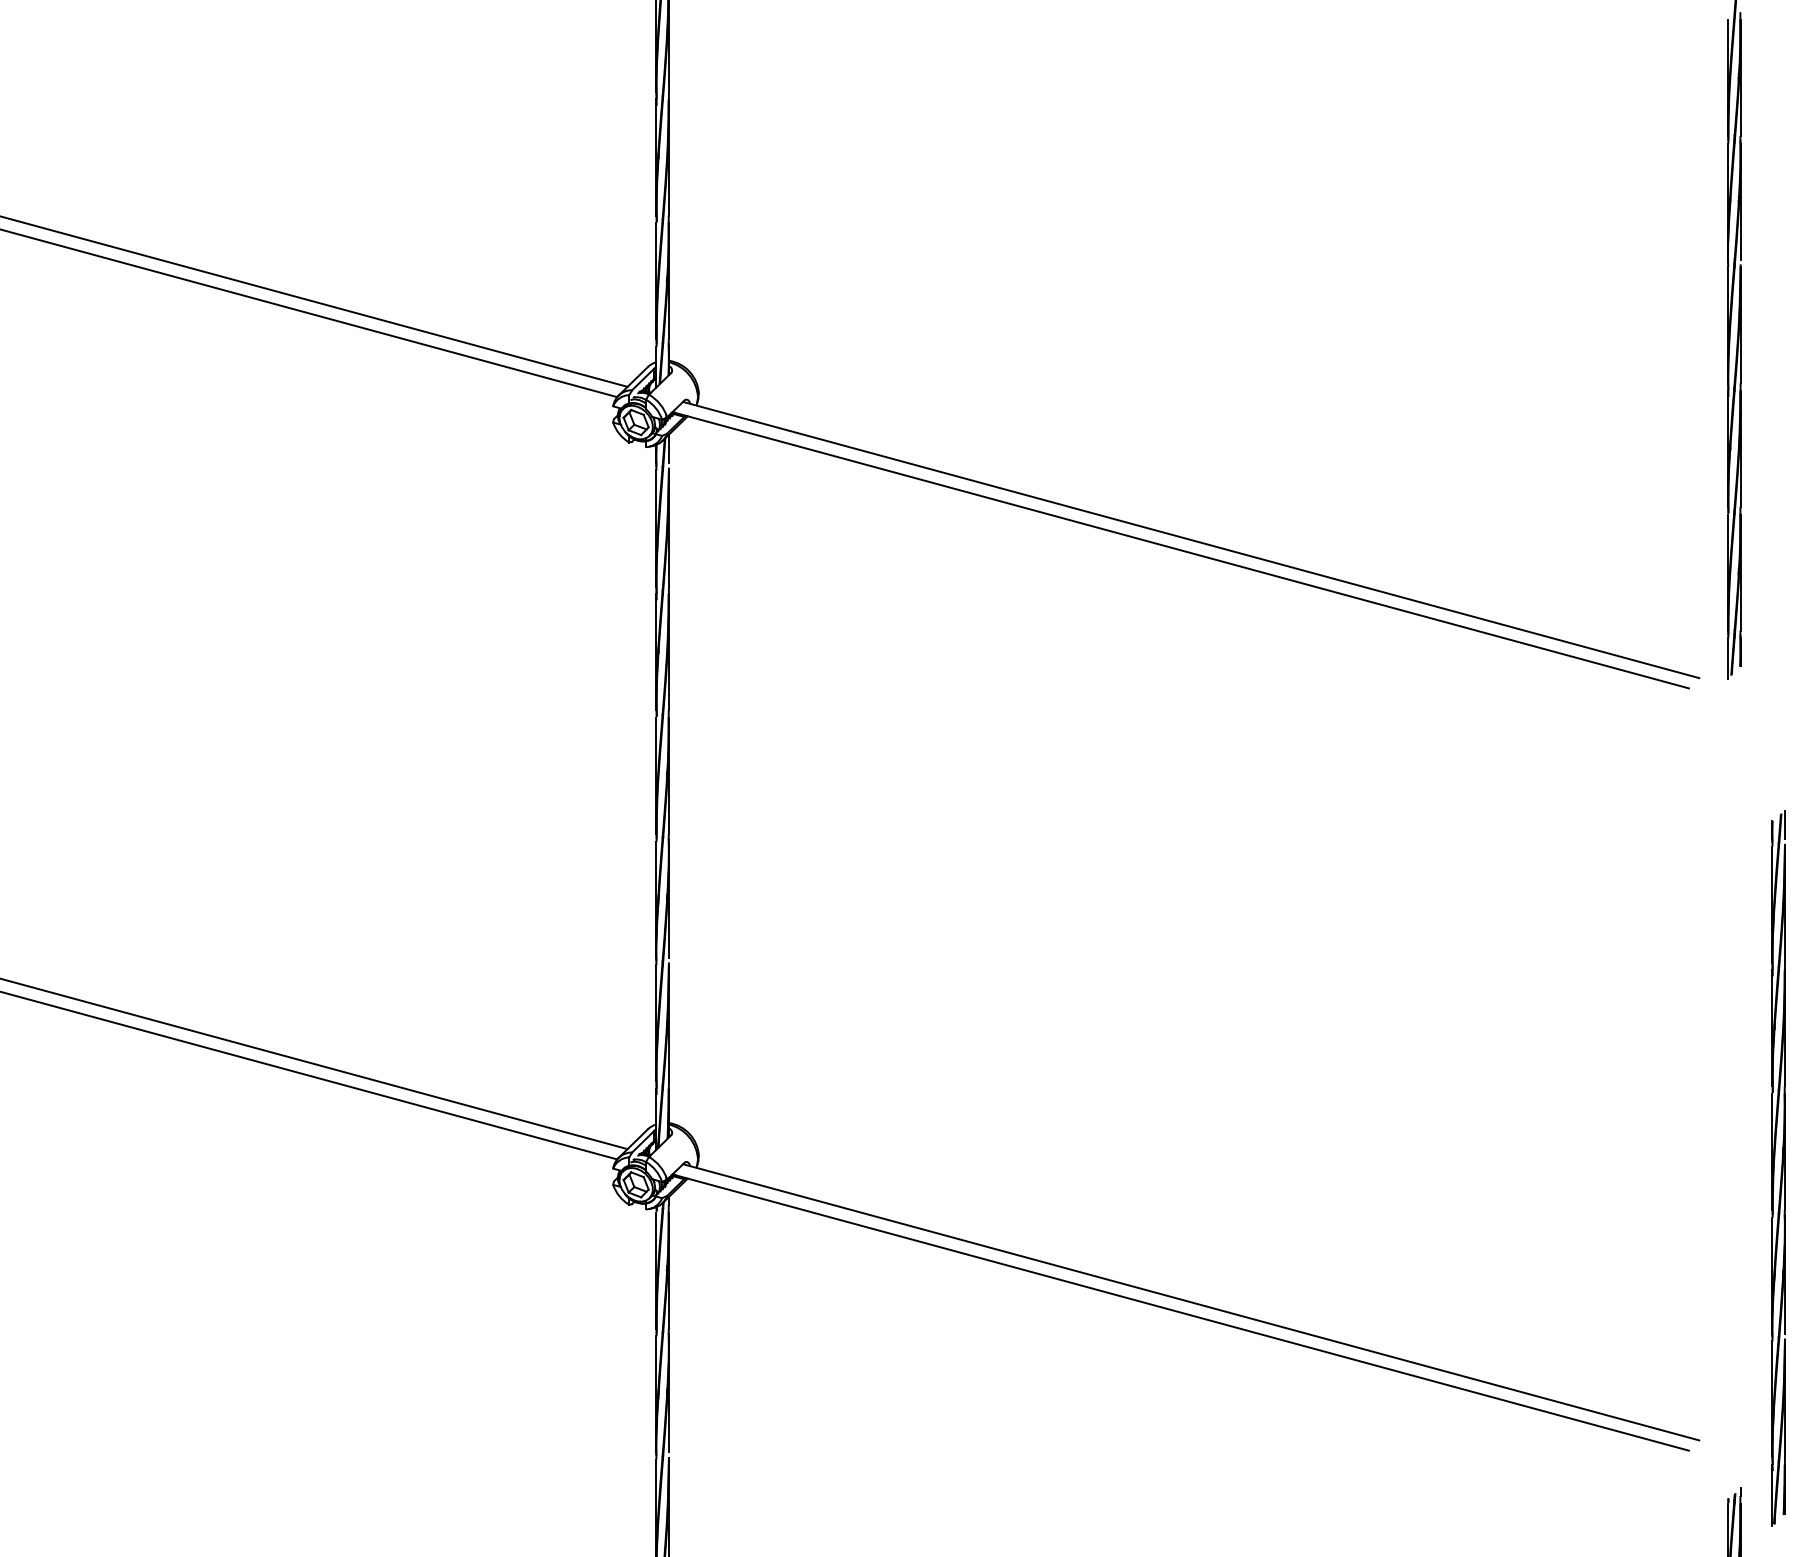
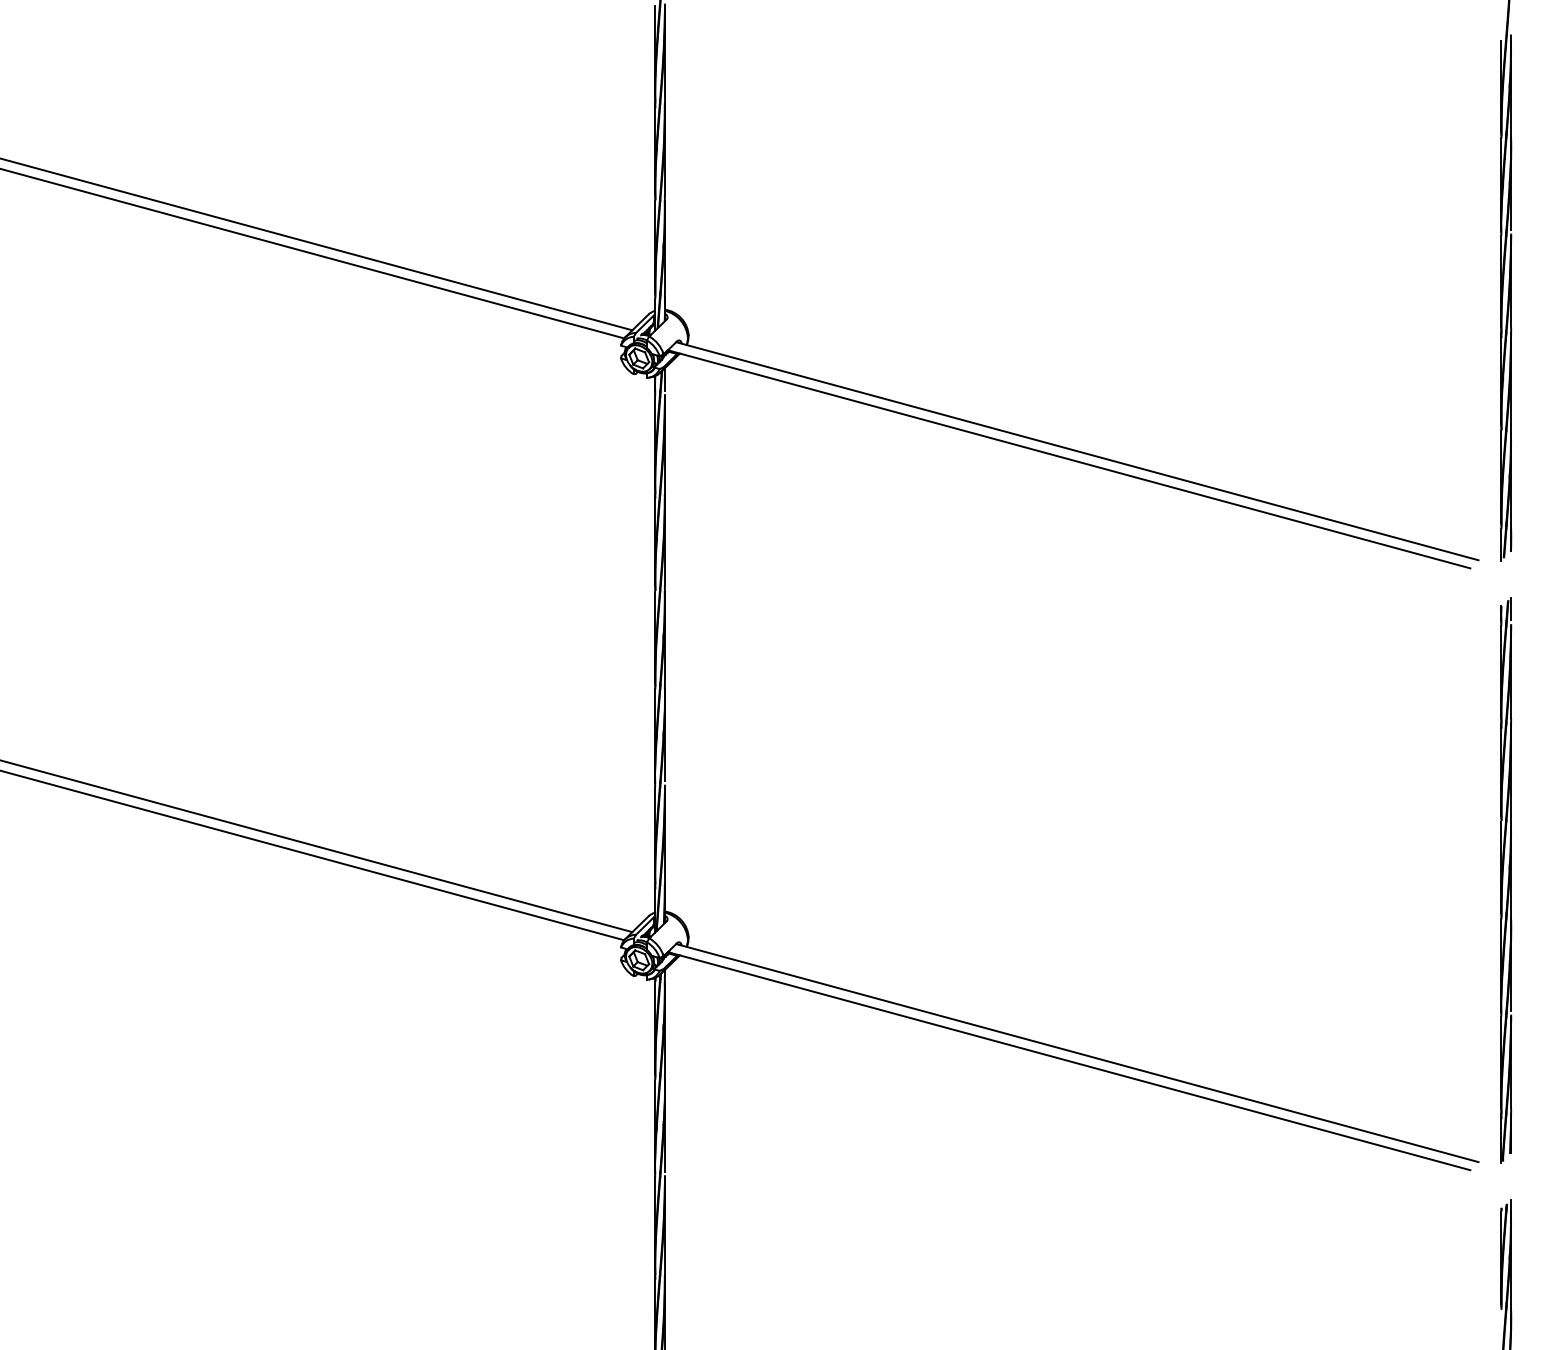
part: (1779, 1168) -> (1506, 880), moved

